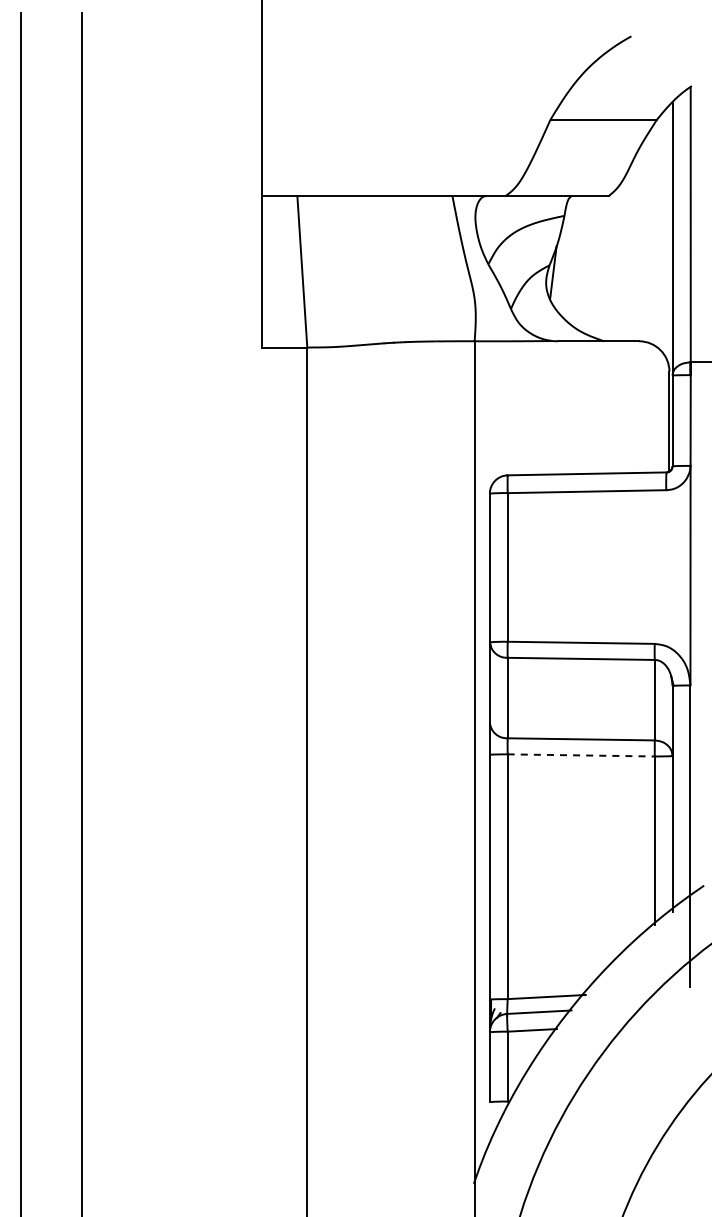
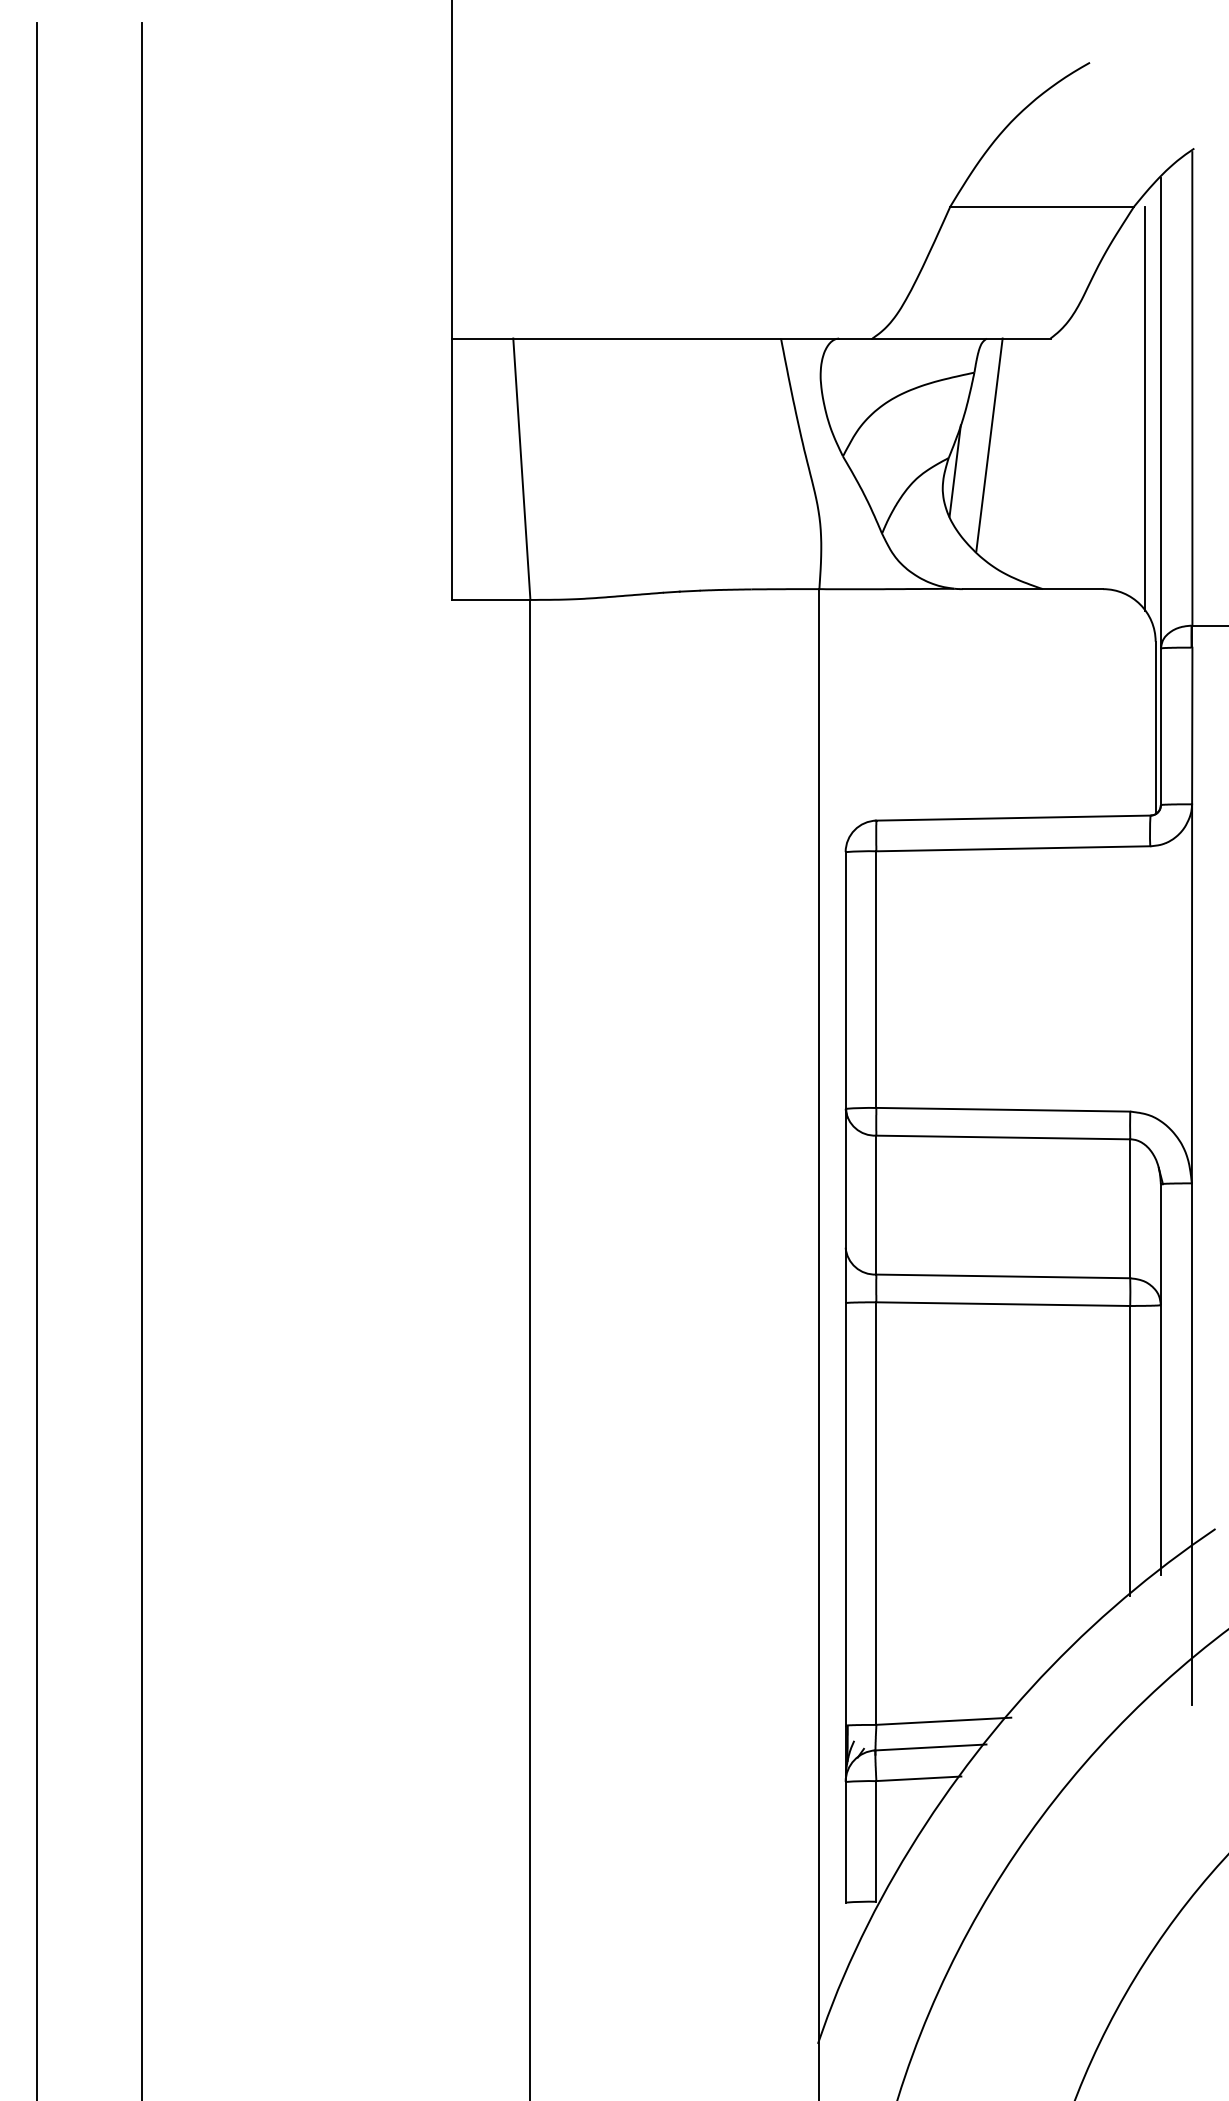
line: (663, 236) -> (1145, 408), added
line: (572, 257) -> (988, 444), added
line: (581, 755) -> (1003, 1304), dashed -> solid

